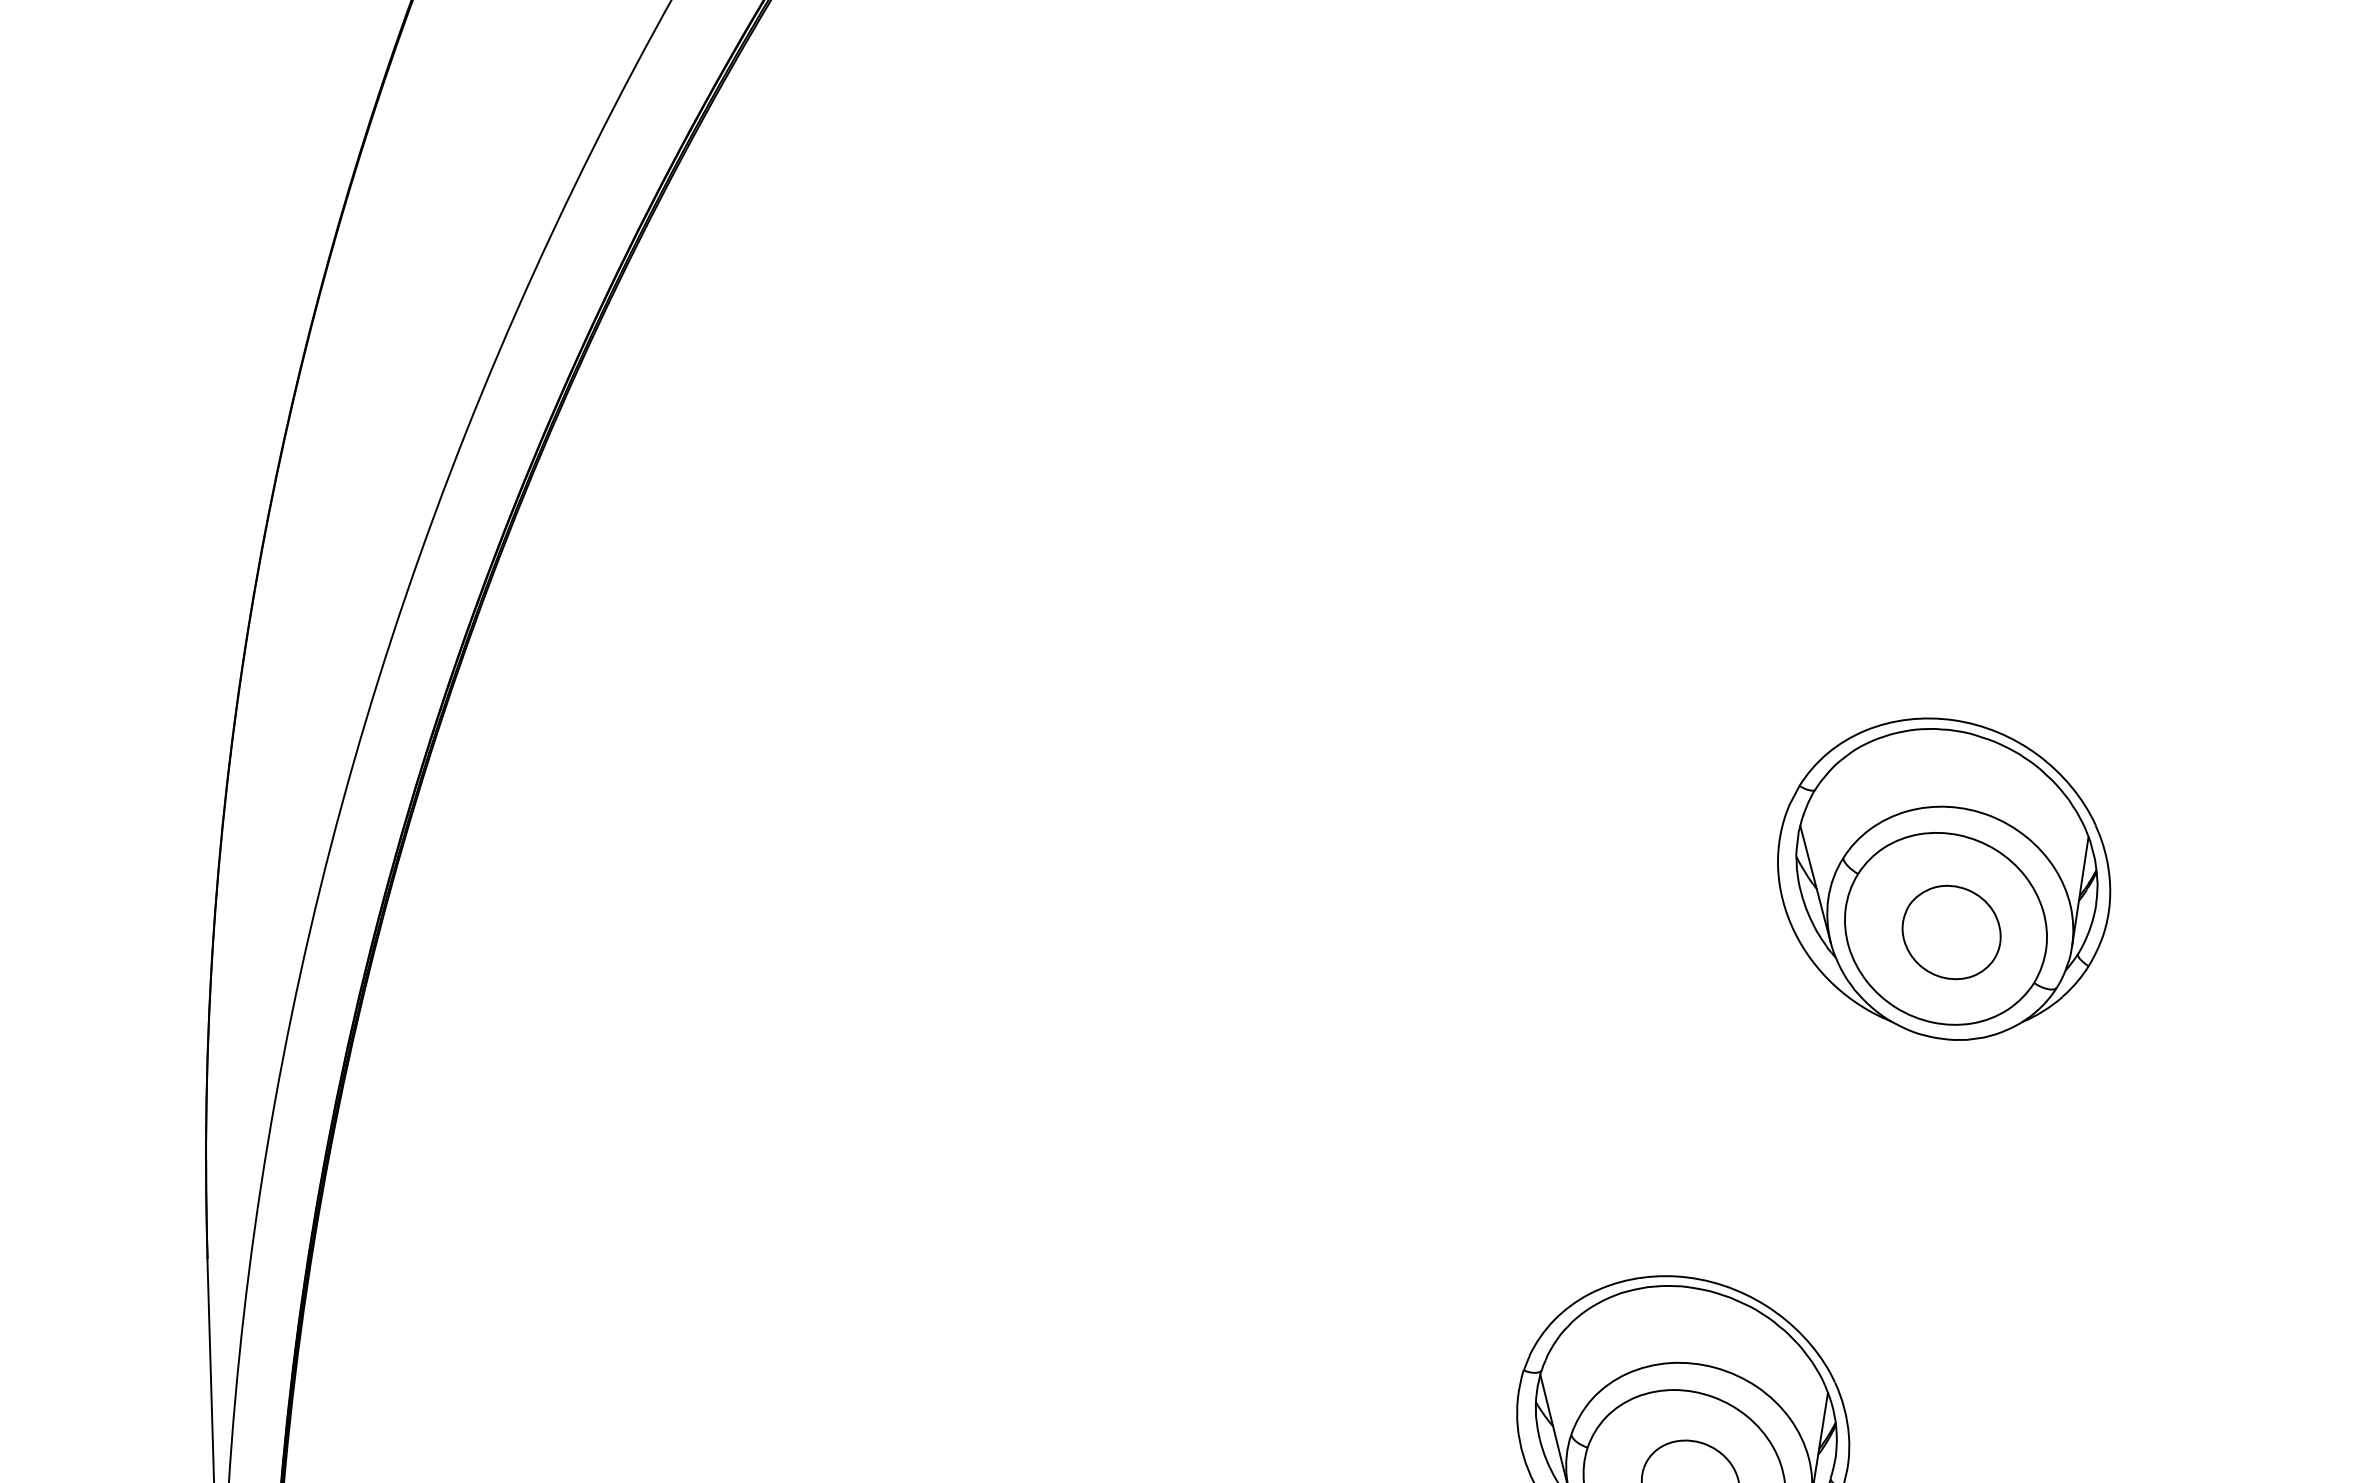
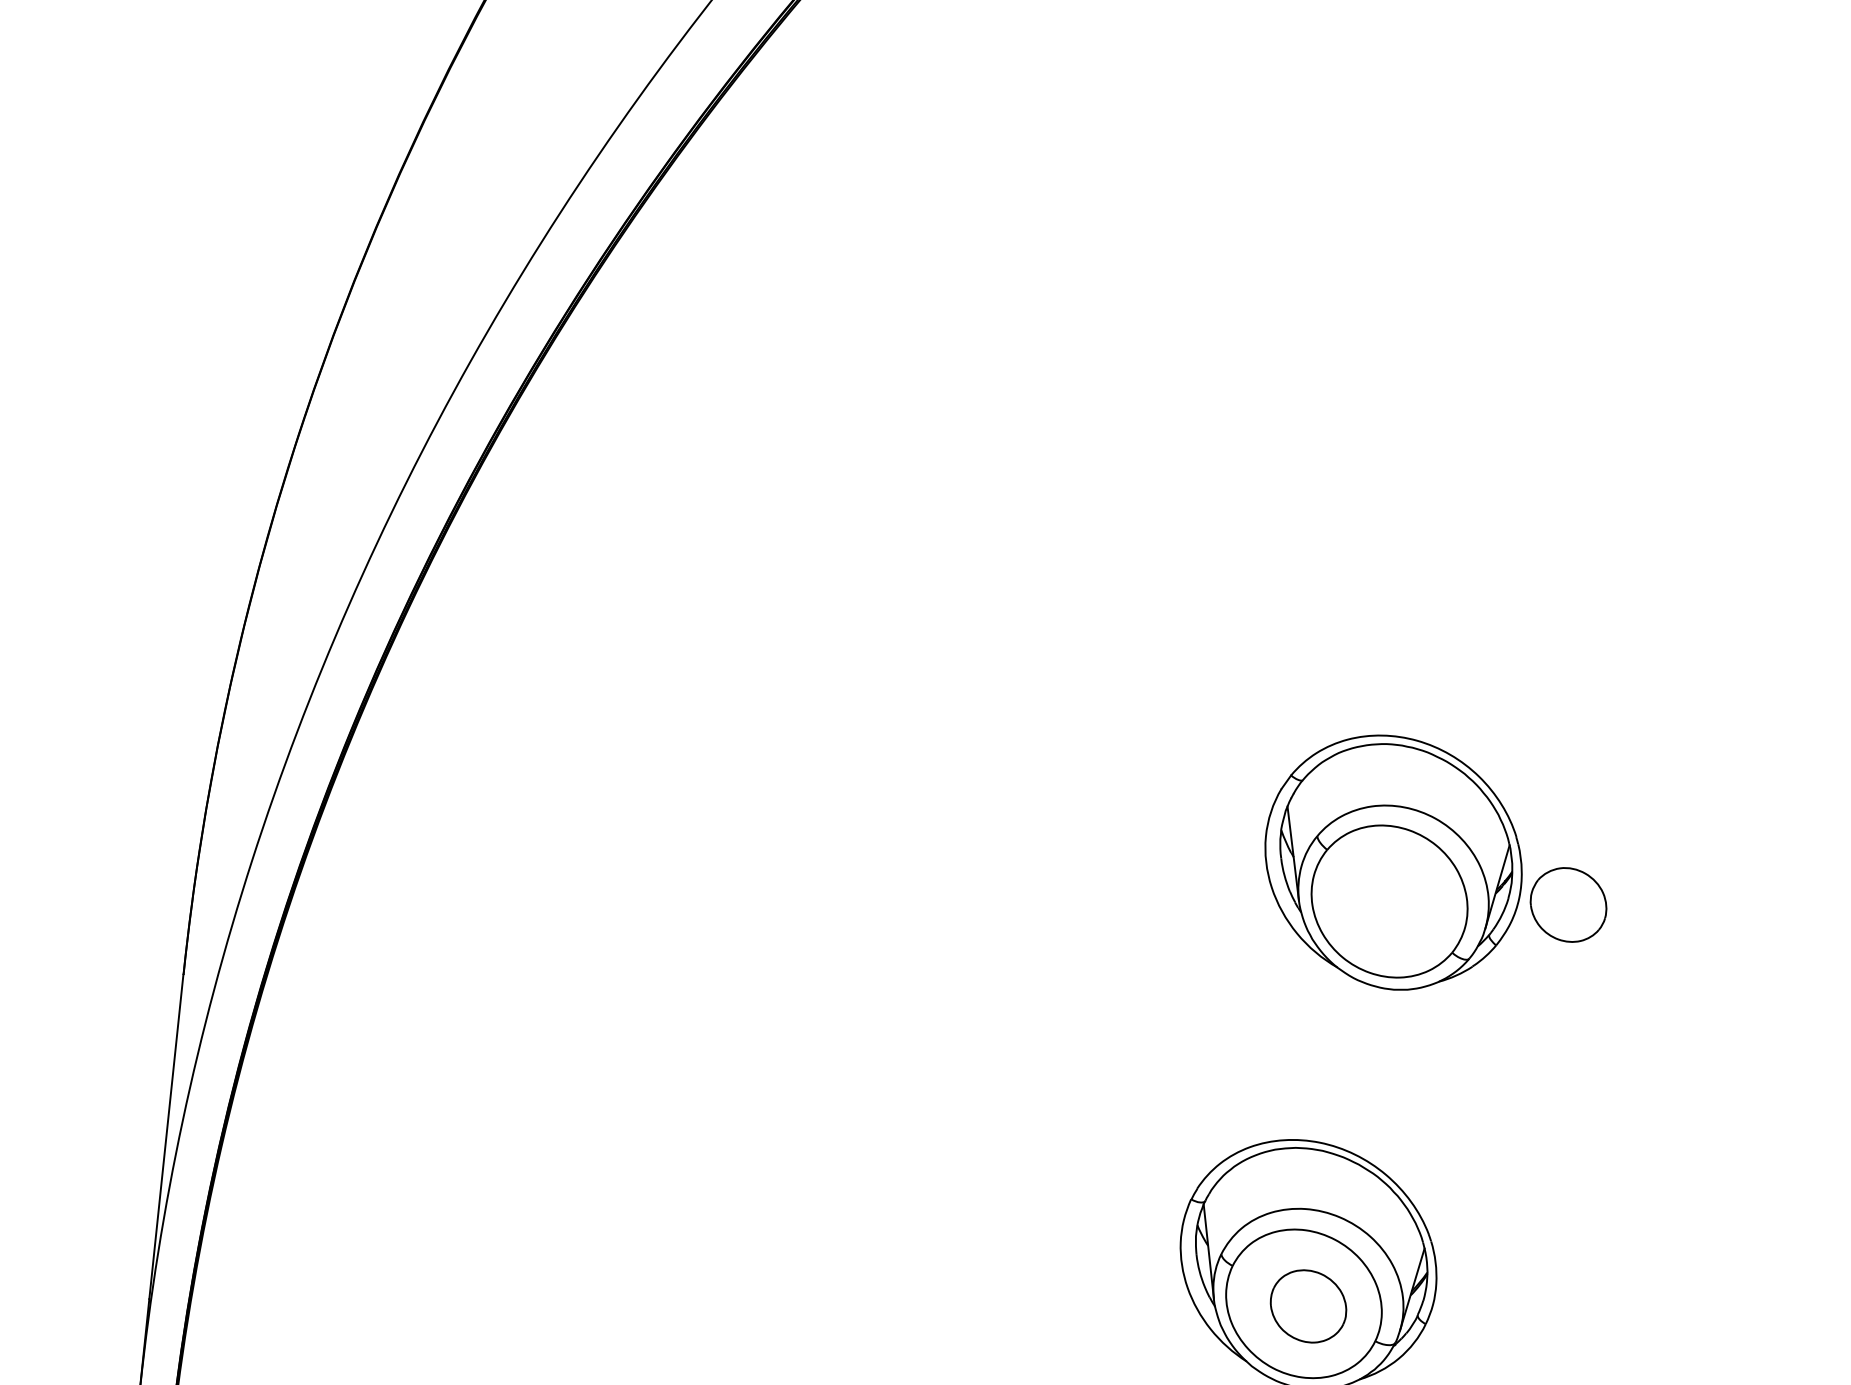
part: (1944, 878) -> (1393, 862), moved

